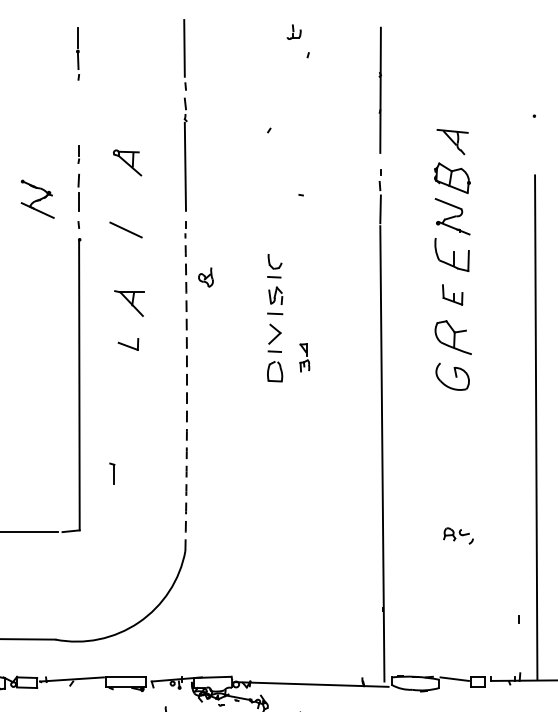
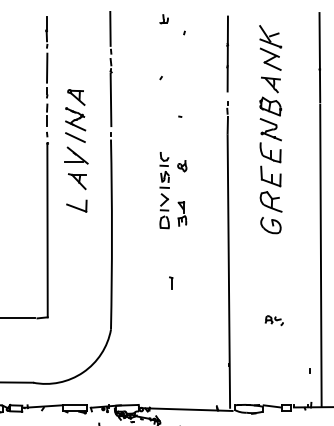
part: (293, 32) -> (163, 19), moved
part: (451, 79) -> (270, 47), added
line: (533, 96) -> (319, 57), added
line: (79, 112) -> (47, 67), added
part: (37, 199) -> (75, 119), moved
part: (127, 259) -> (76, 155), added
part: (206, 278) -> (182, 166), moved
part: (451, 295) -> (270, 176), size x1.67
part: (127, 343) -> (76, 205), size x1.67
part: (304, 356) -> (182, 213), size x1.43
arc: (186, 391) -> (111, 234), dashed -> solid
part: (112, 472) -> (171, 282), moved

